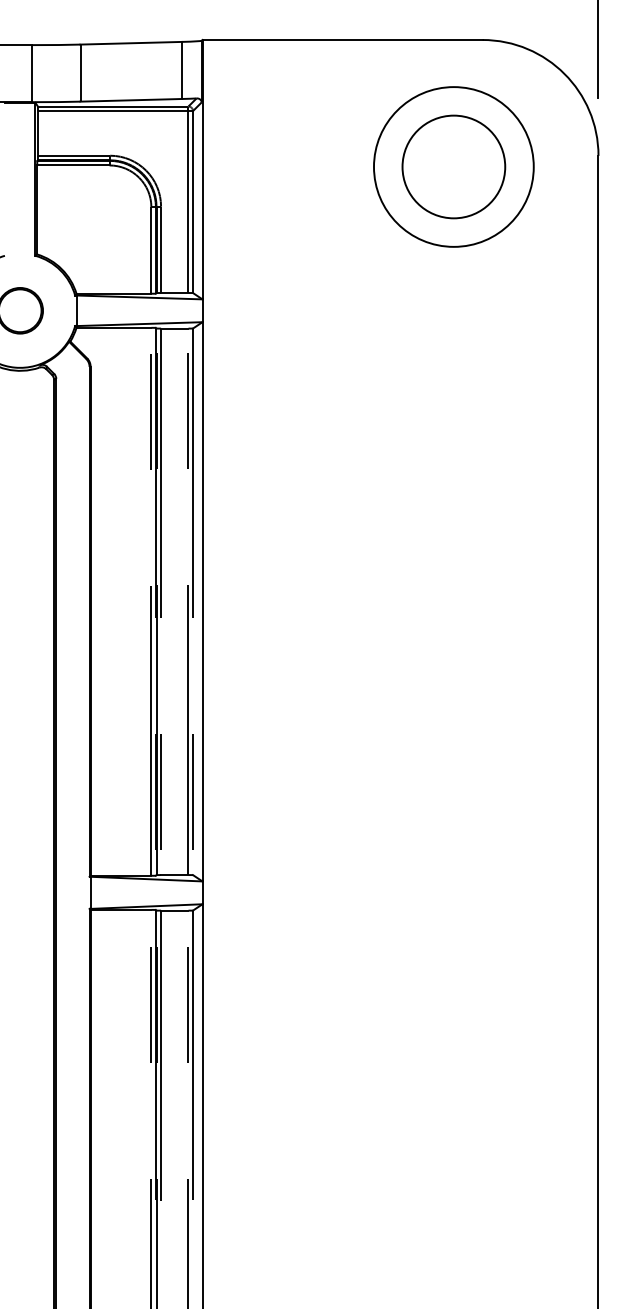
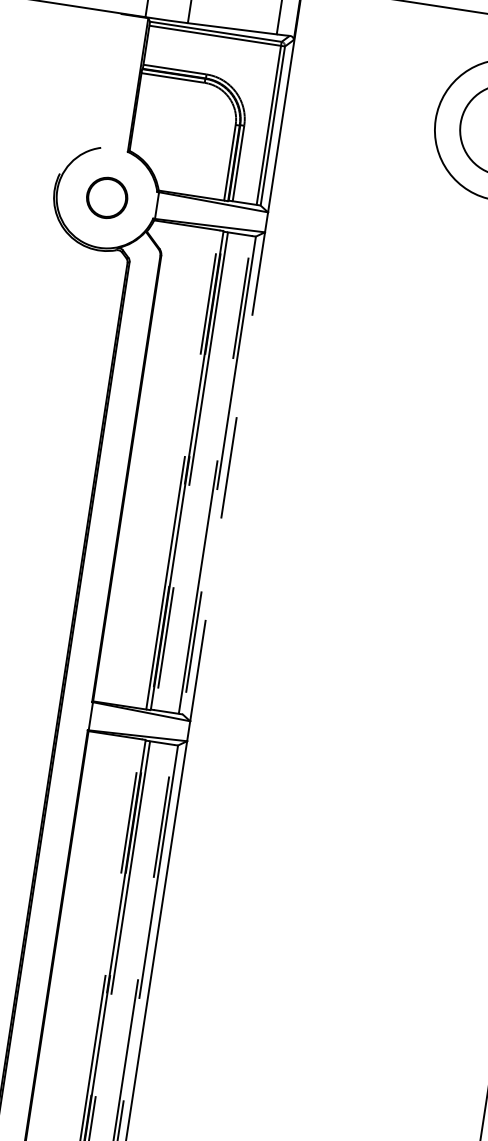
line: (202, 601) -> (227, 476), solid -> dashed

